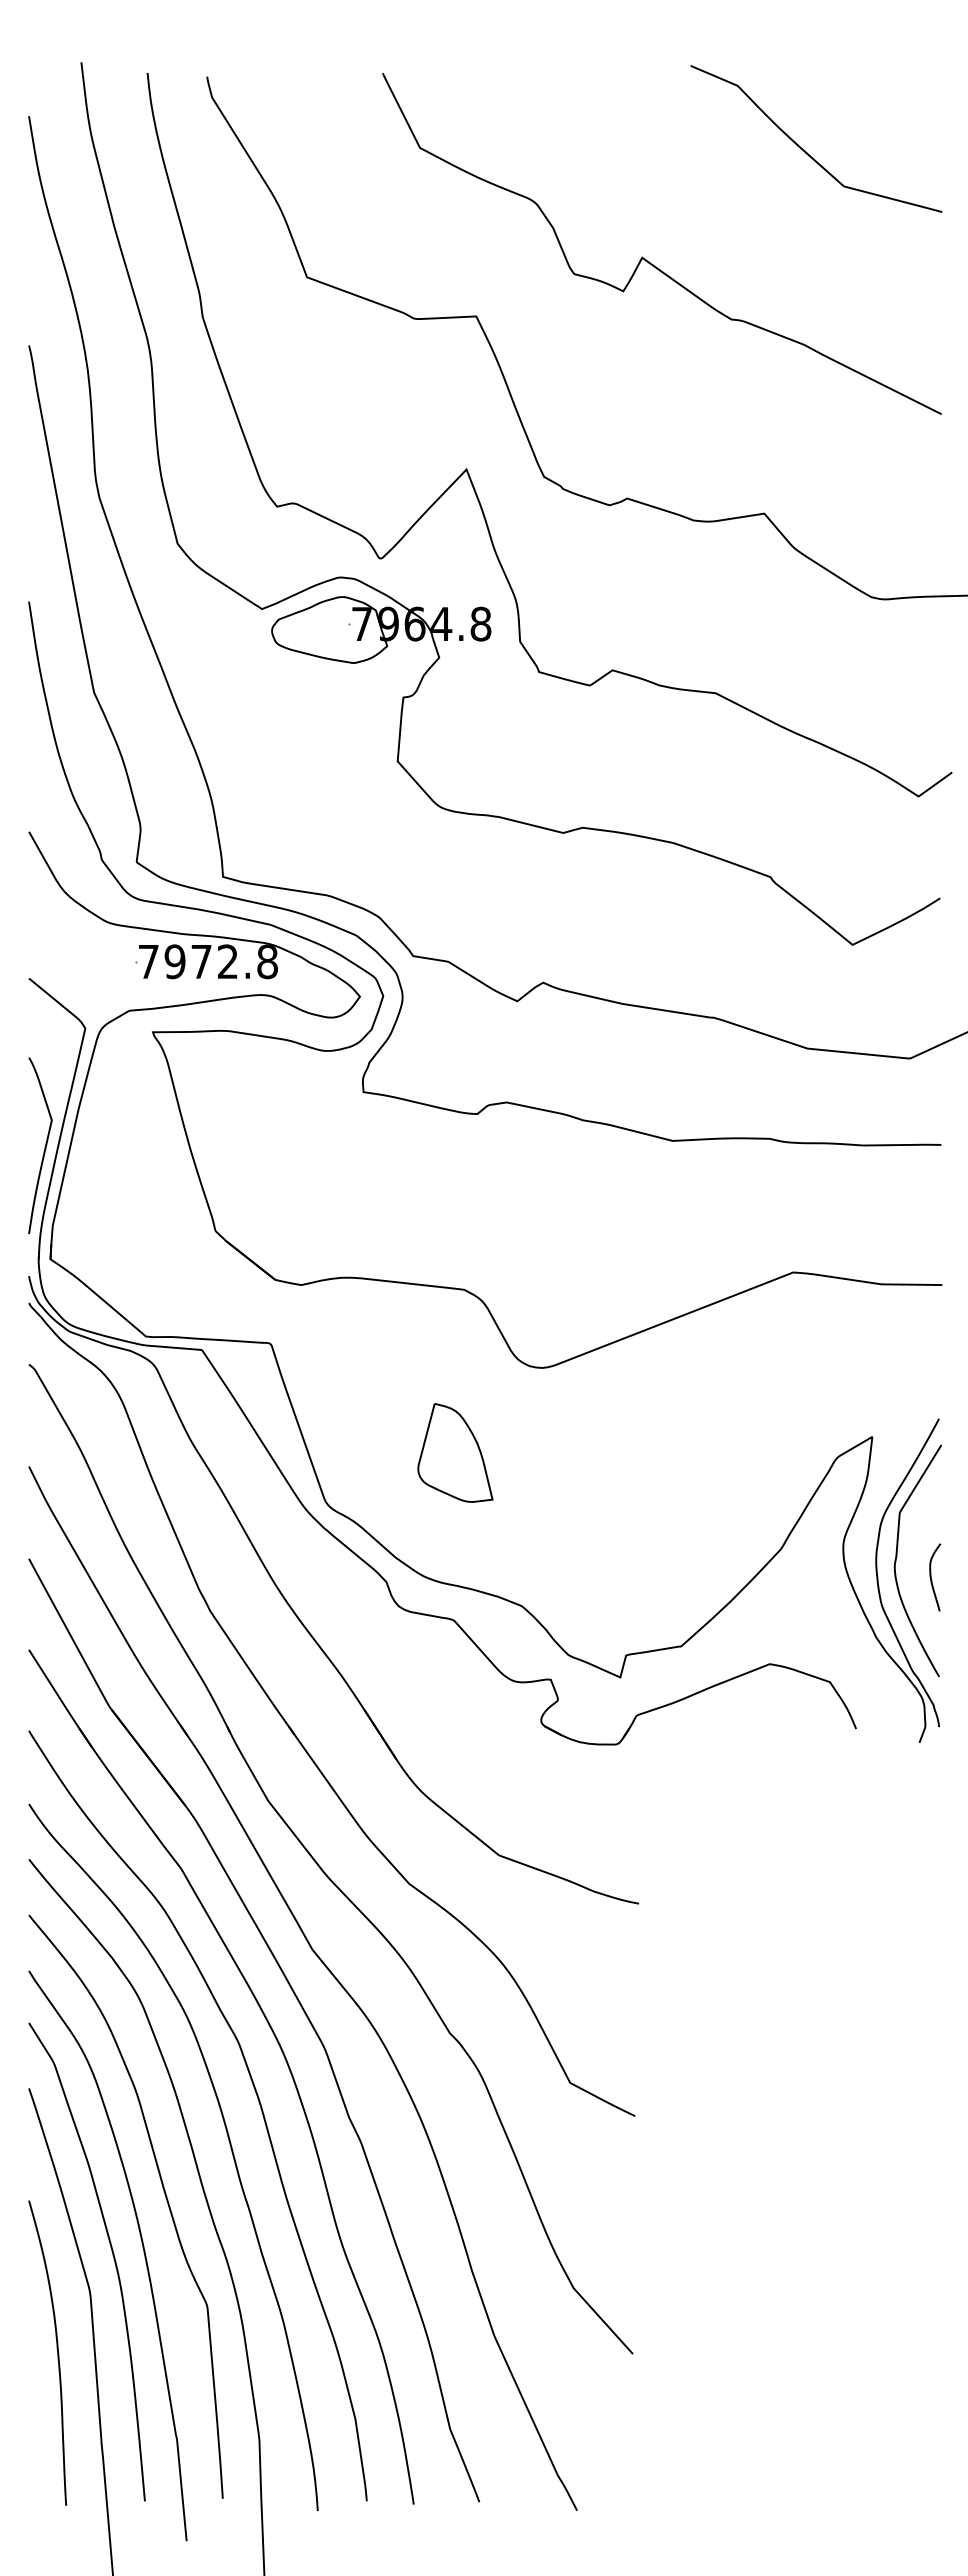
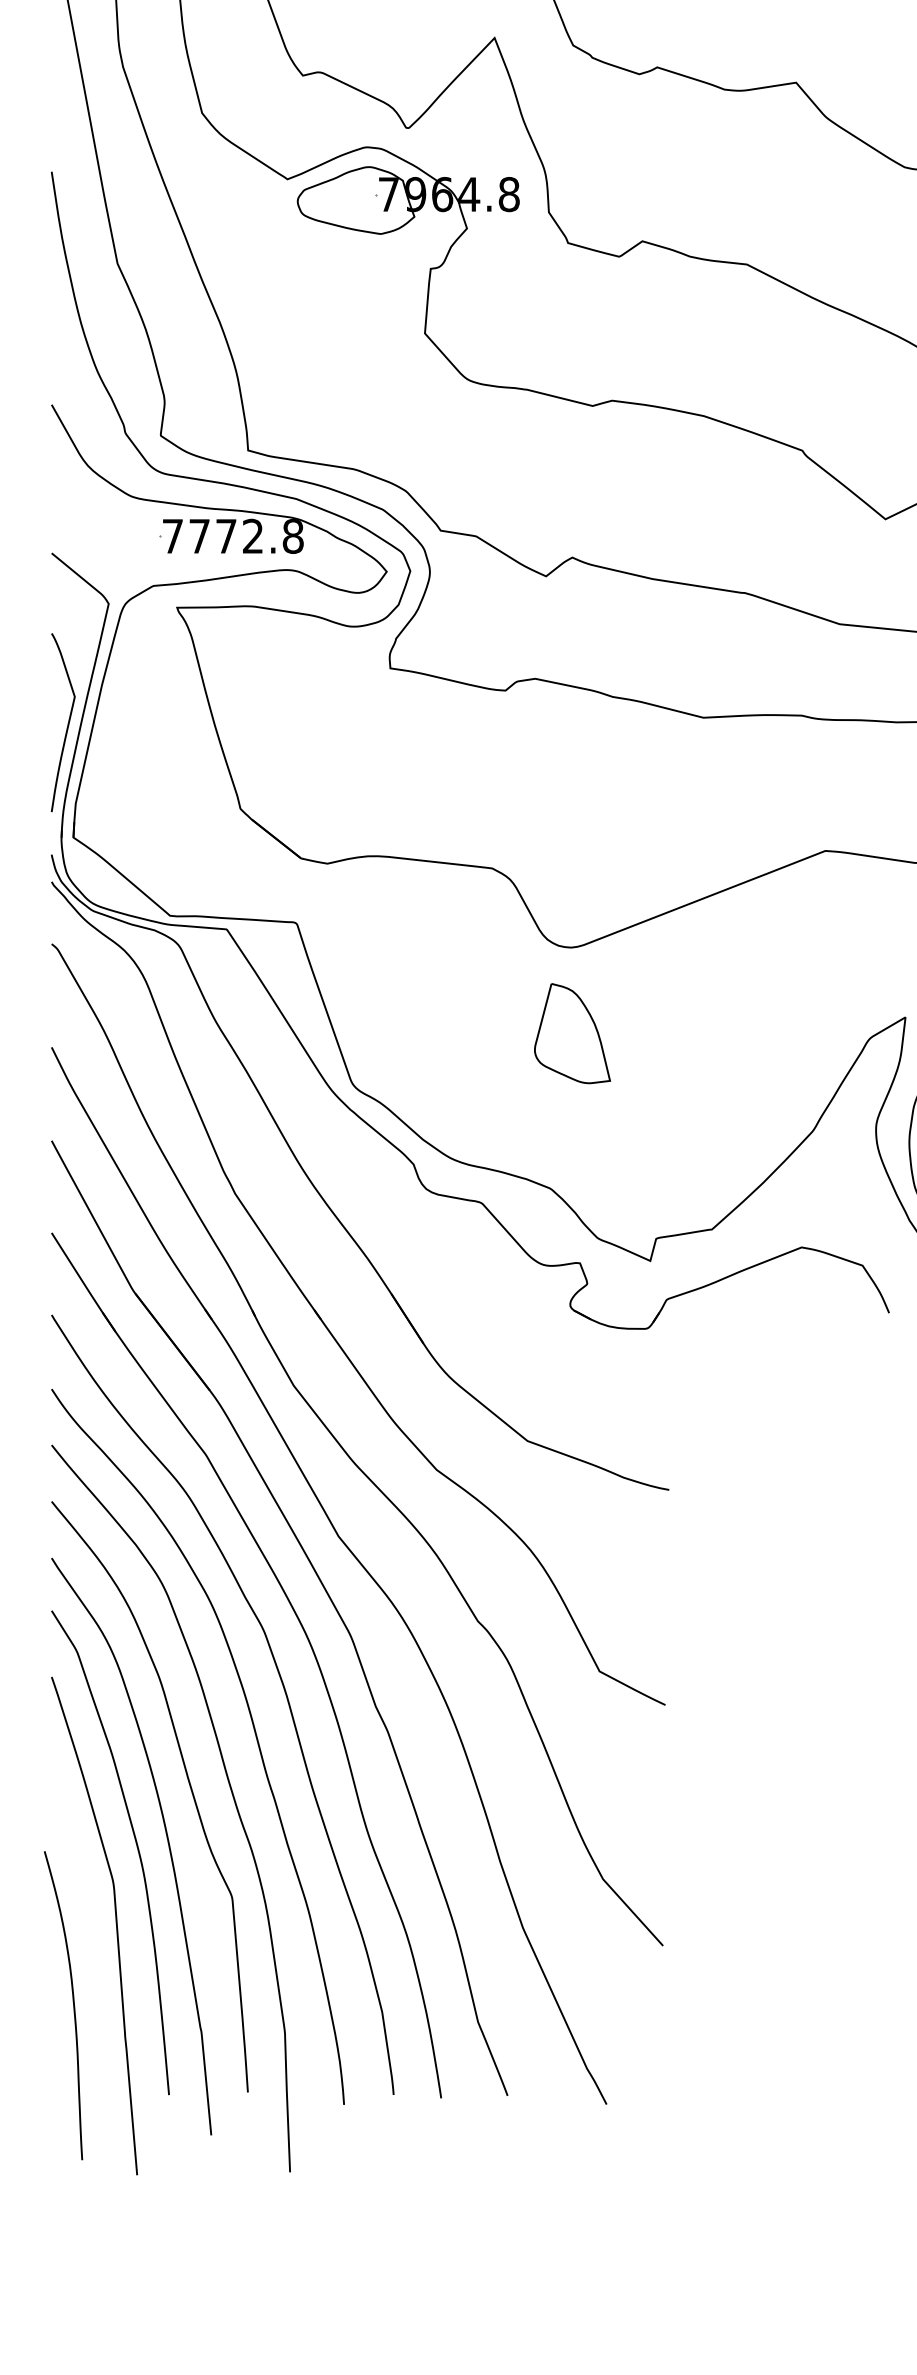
text: (174, 961) -> (198, 536), 7972.8 -> 7772.8
part: (455, 1452) -> (572, 1033), moved
curve: (56, 2348) -> (72, 2001), moved

